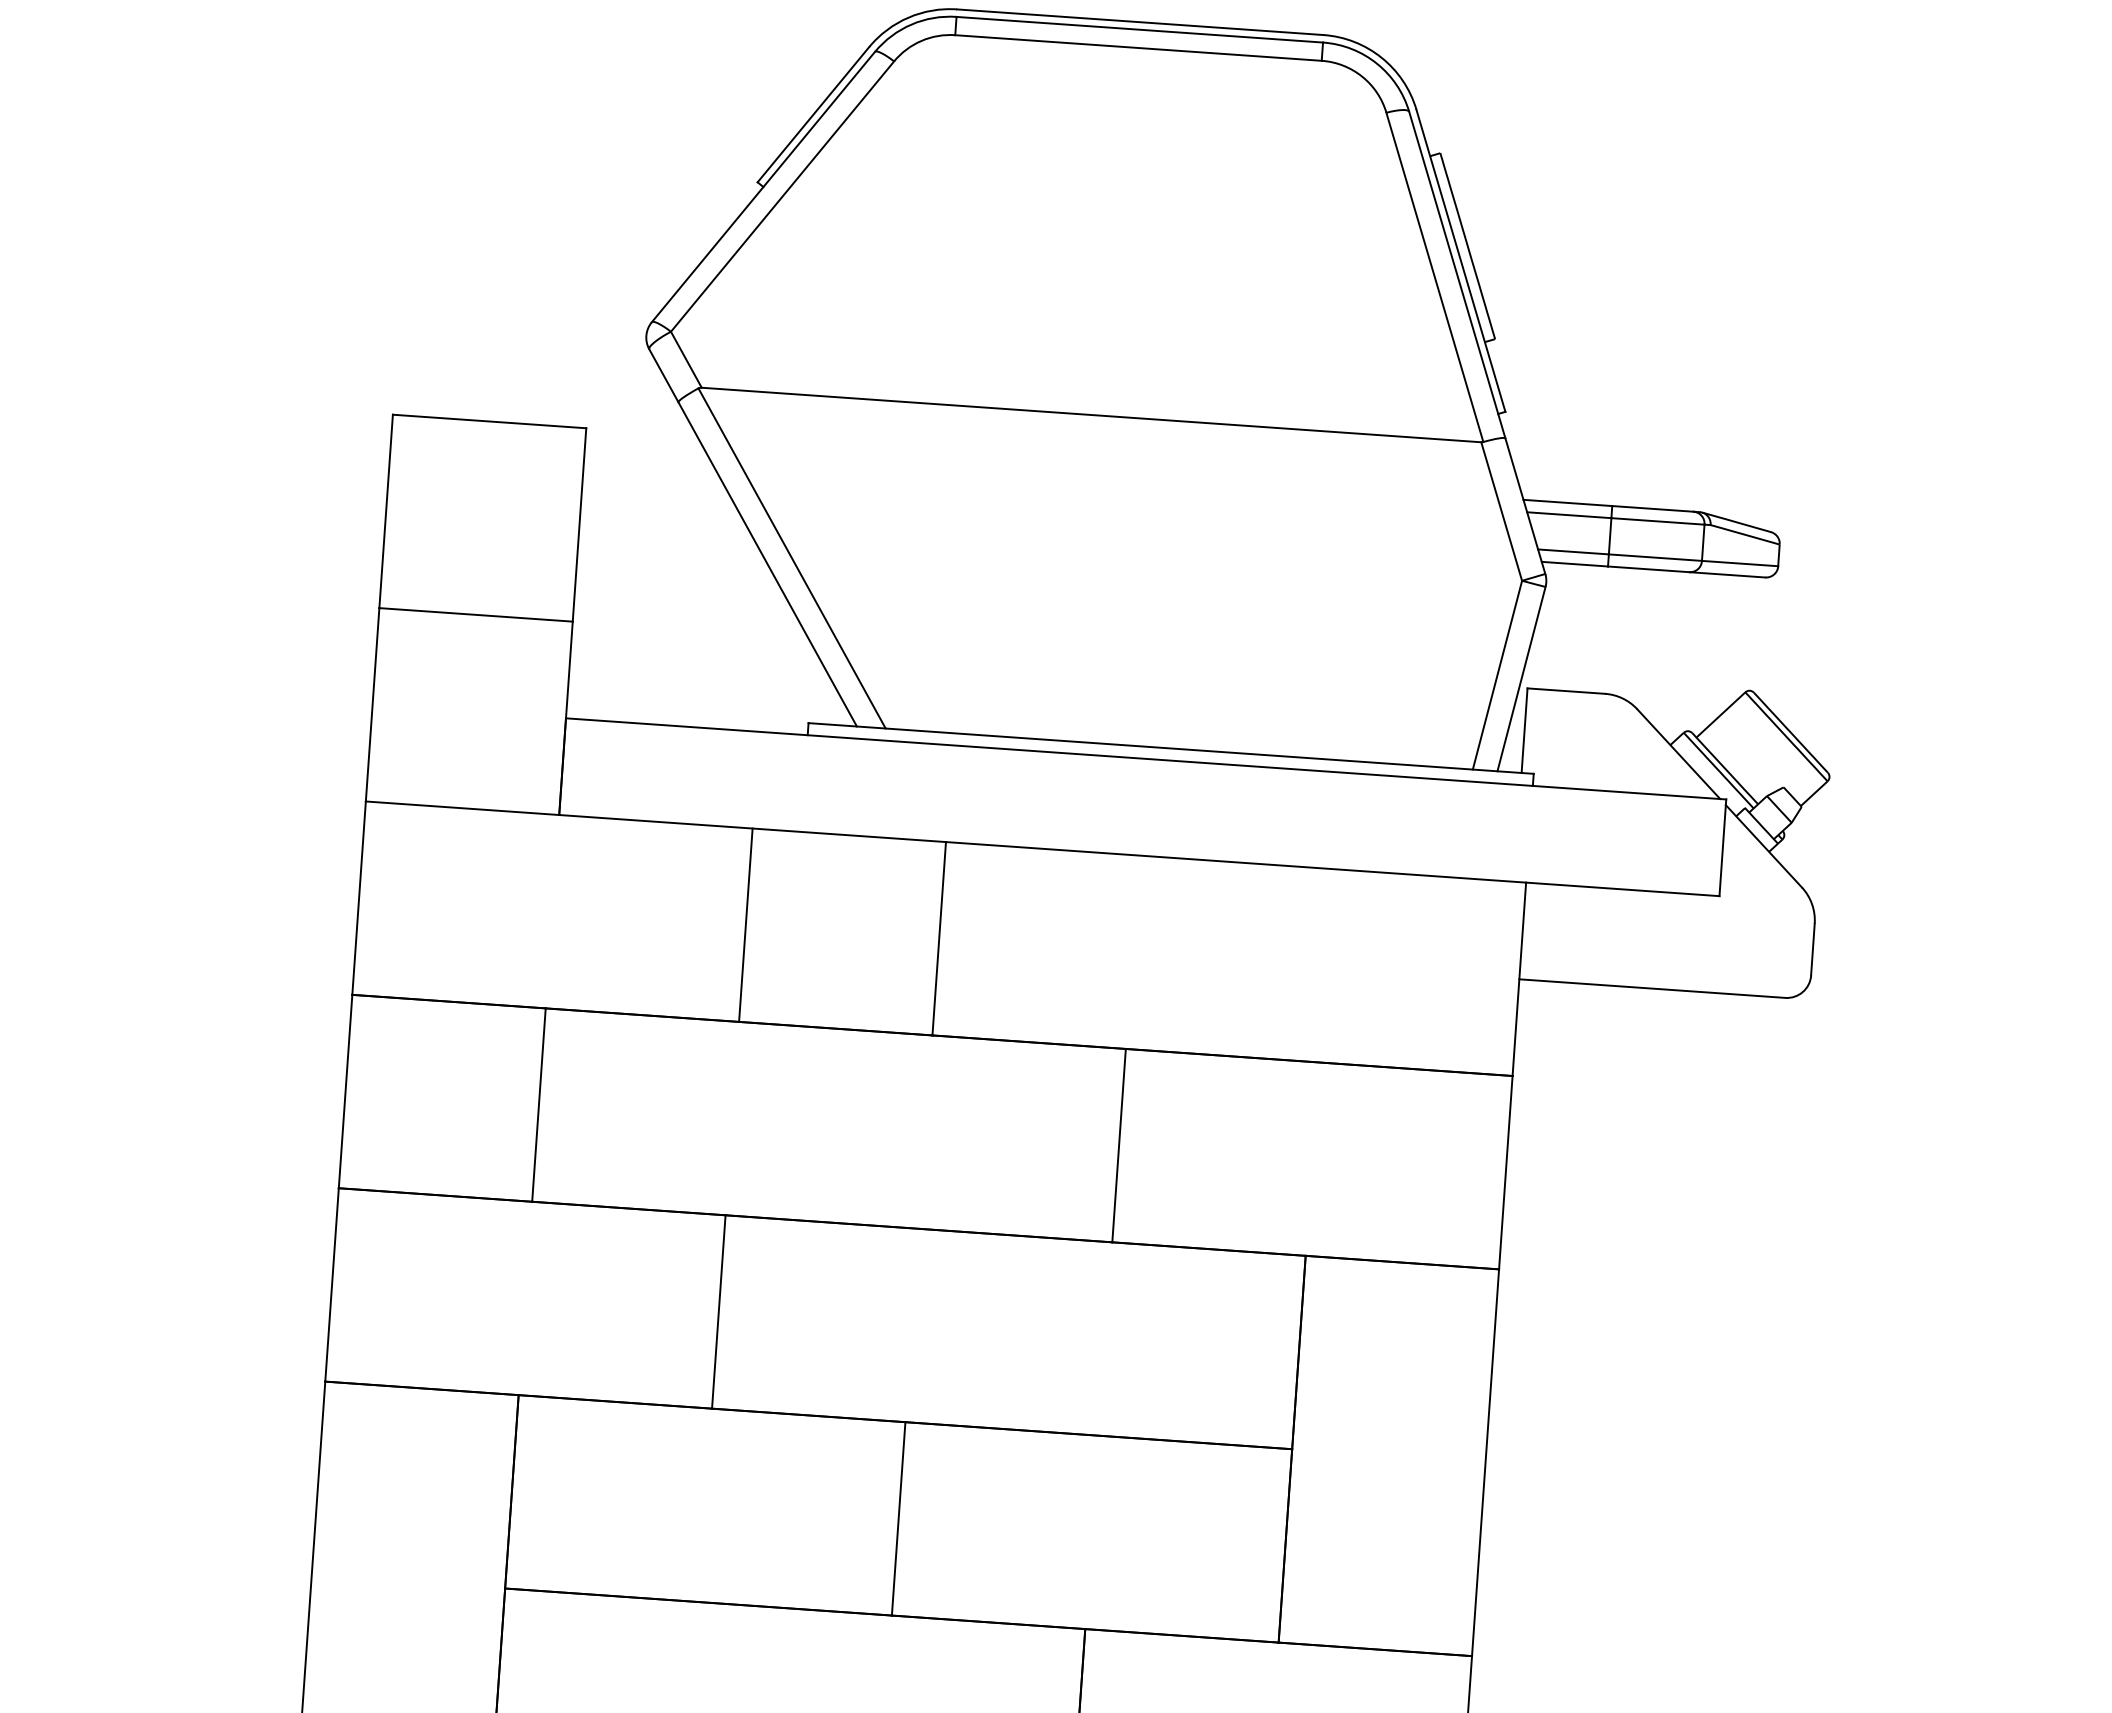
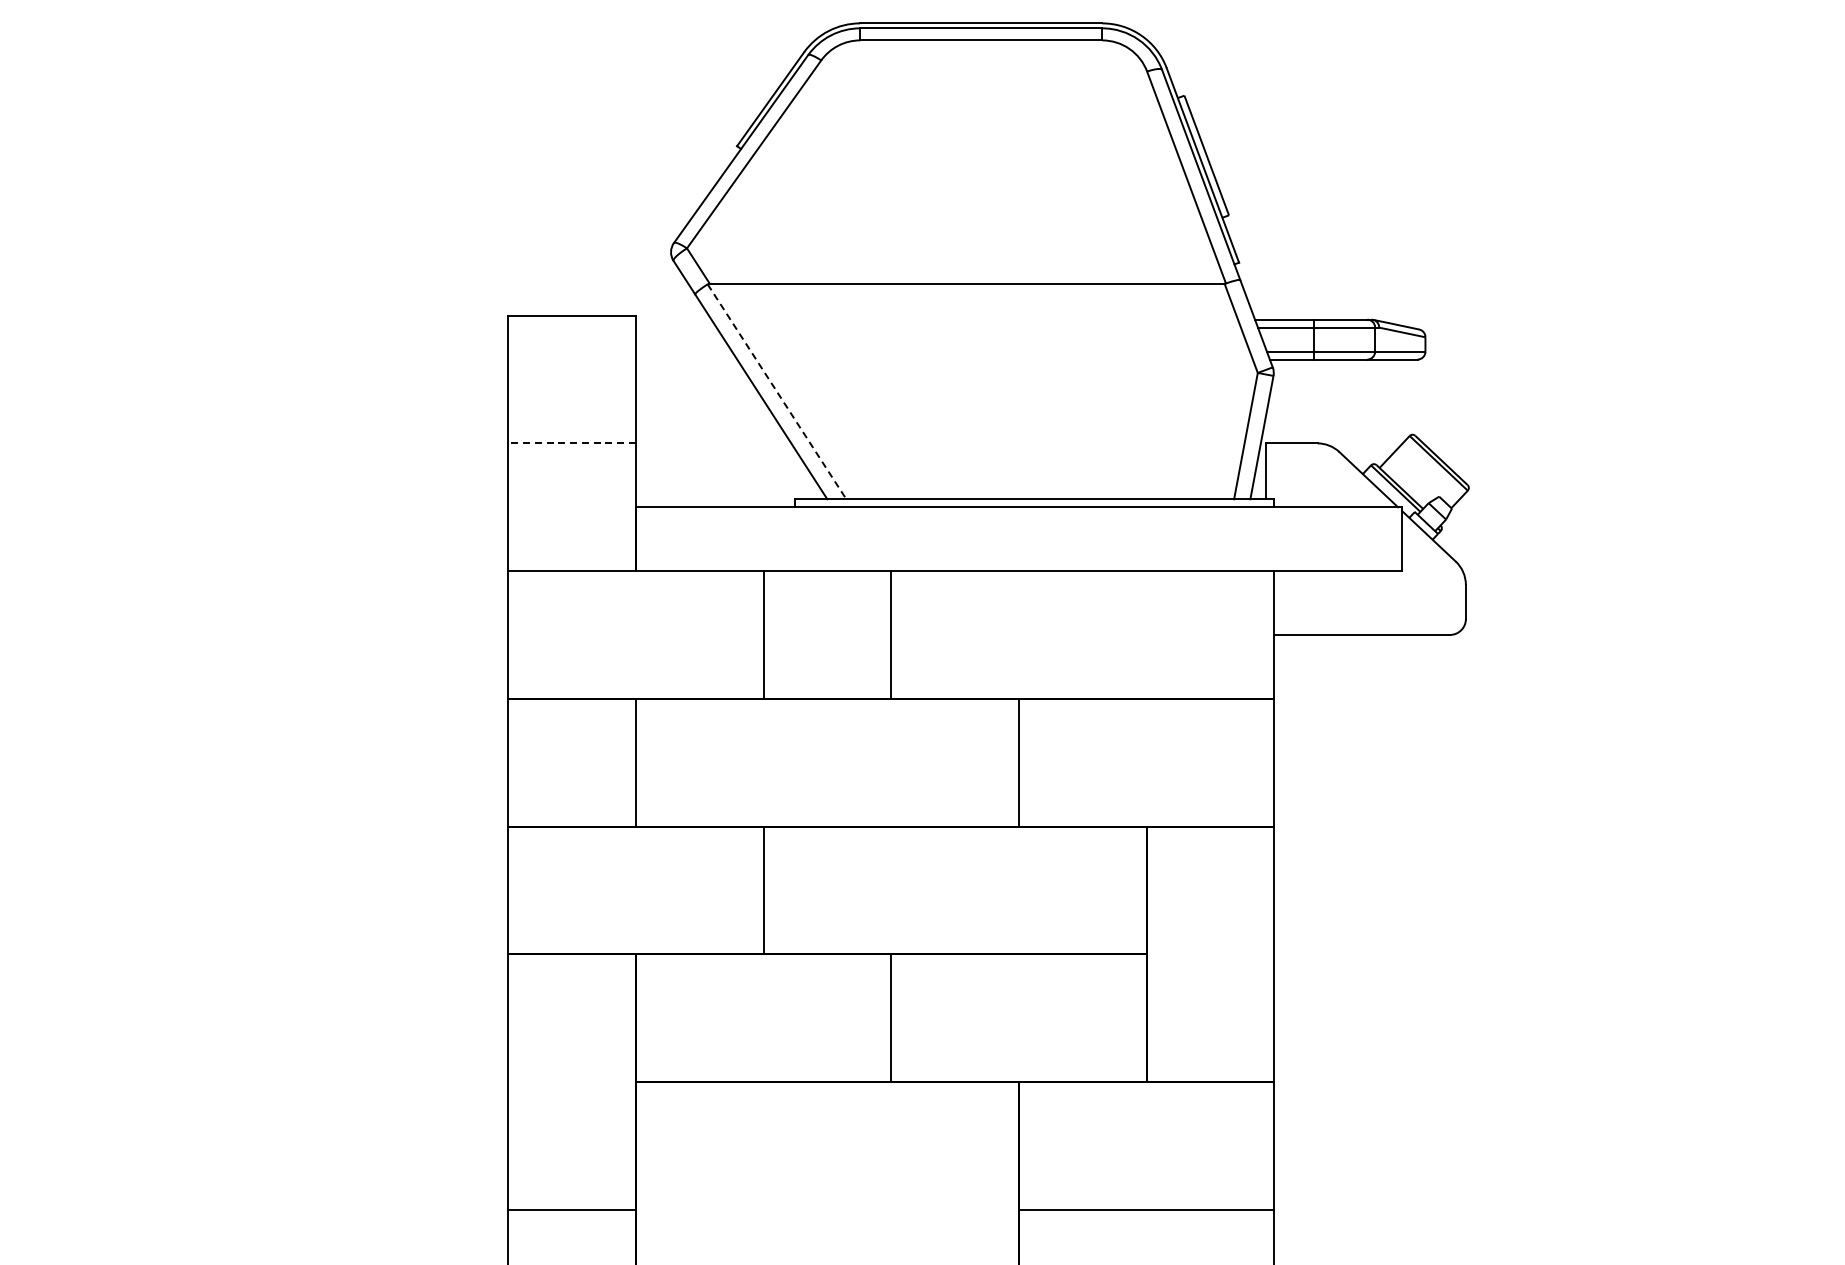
line: (792, 558) -> (777, 391), solid -> dashed
line: (475, 614) -> (571, 443), solid -> dashed

